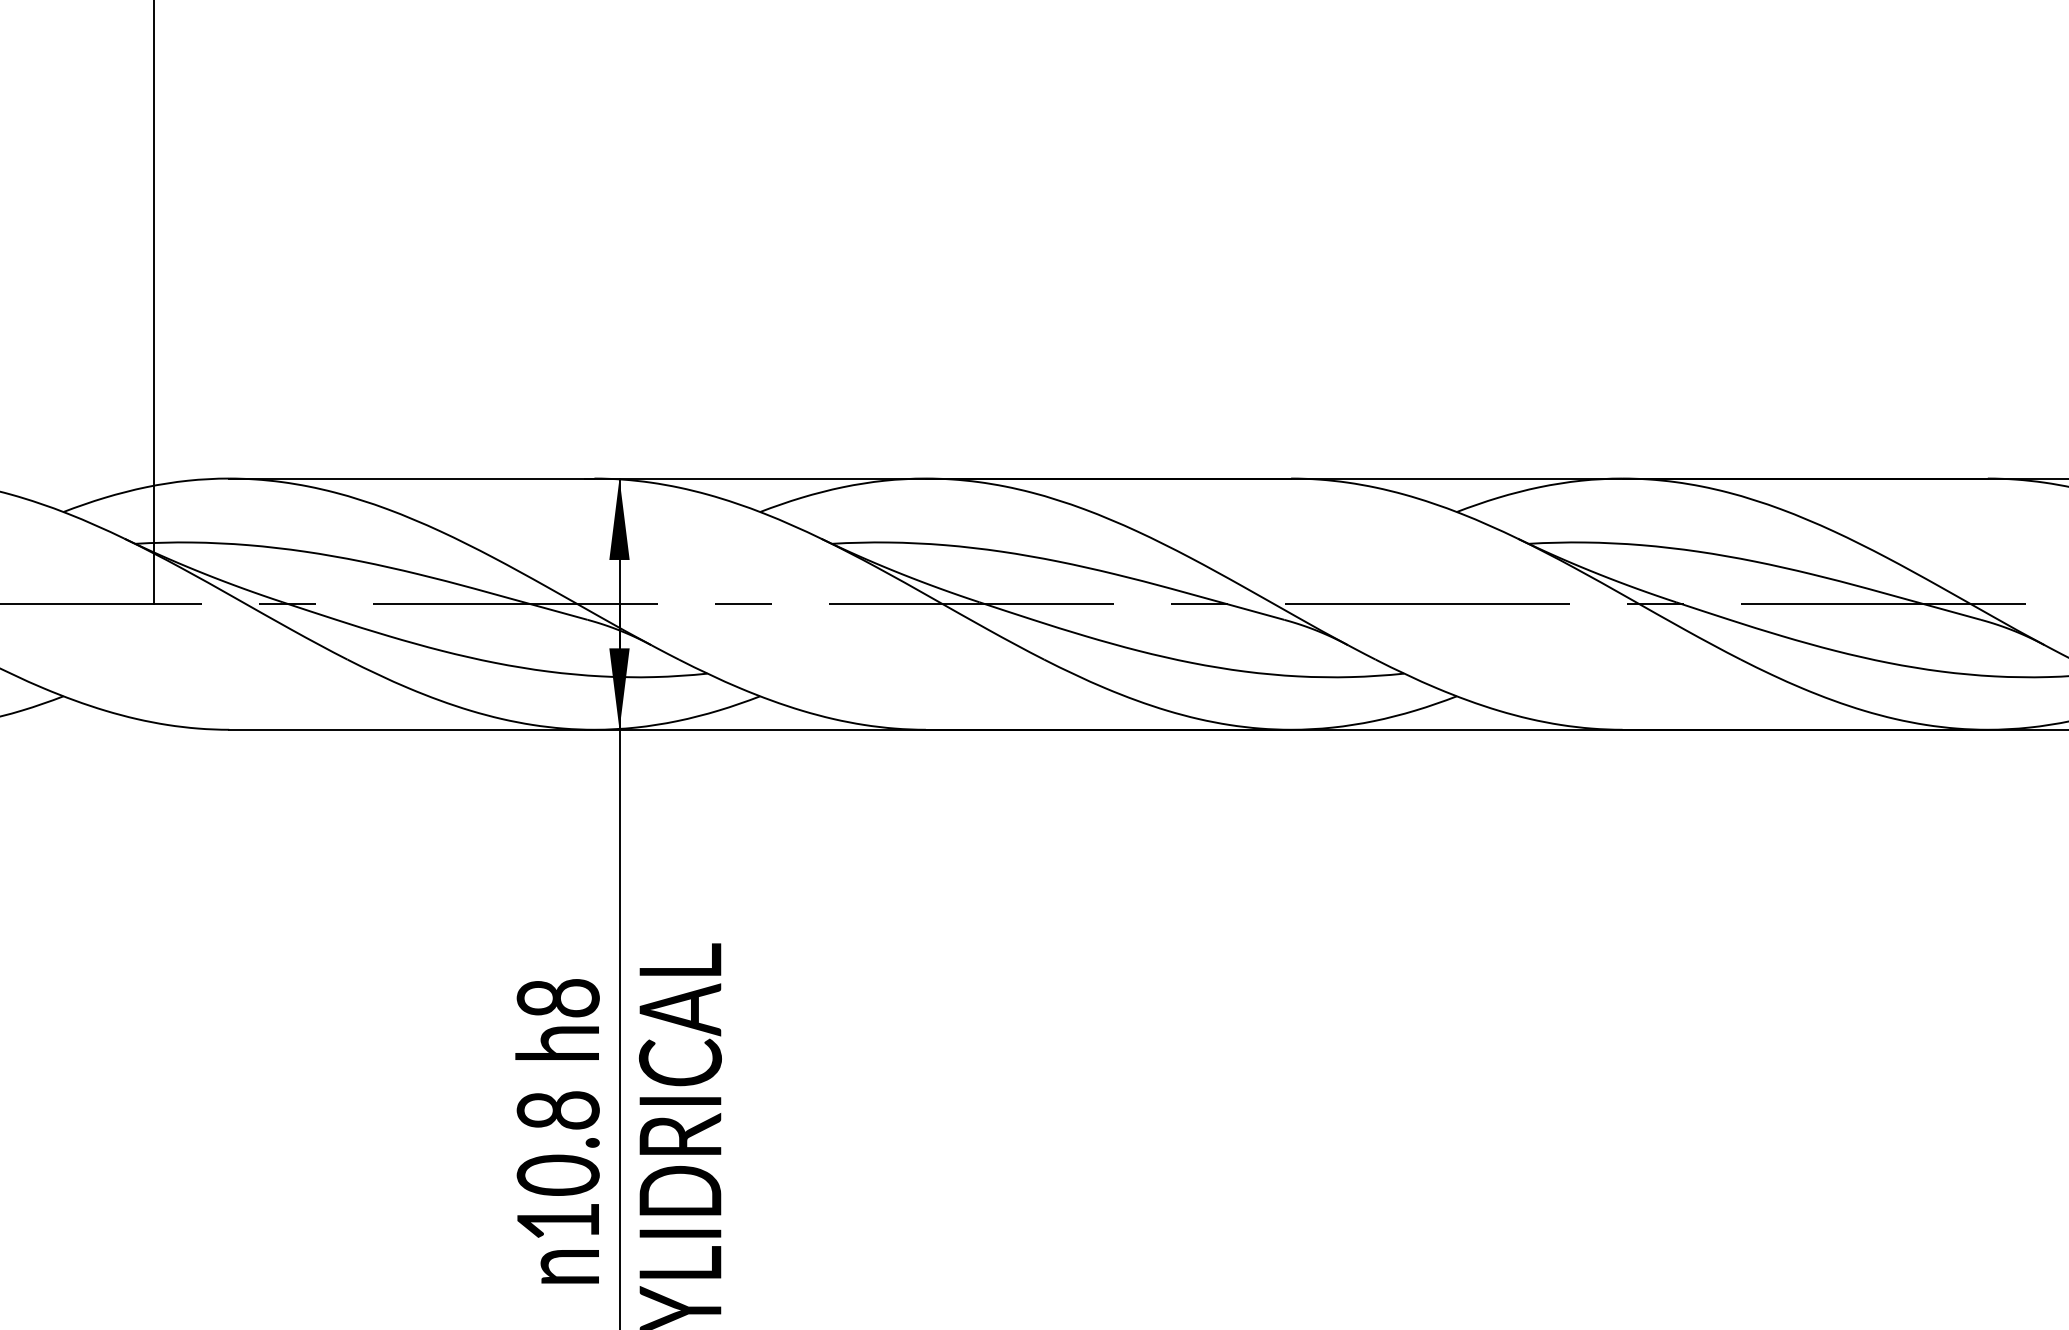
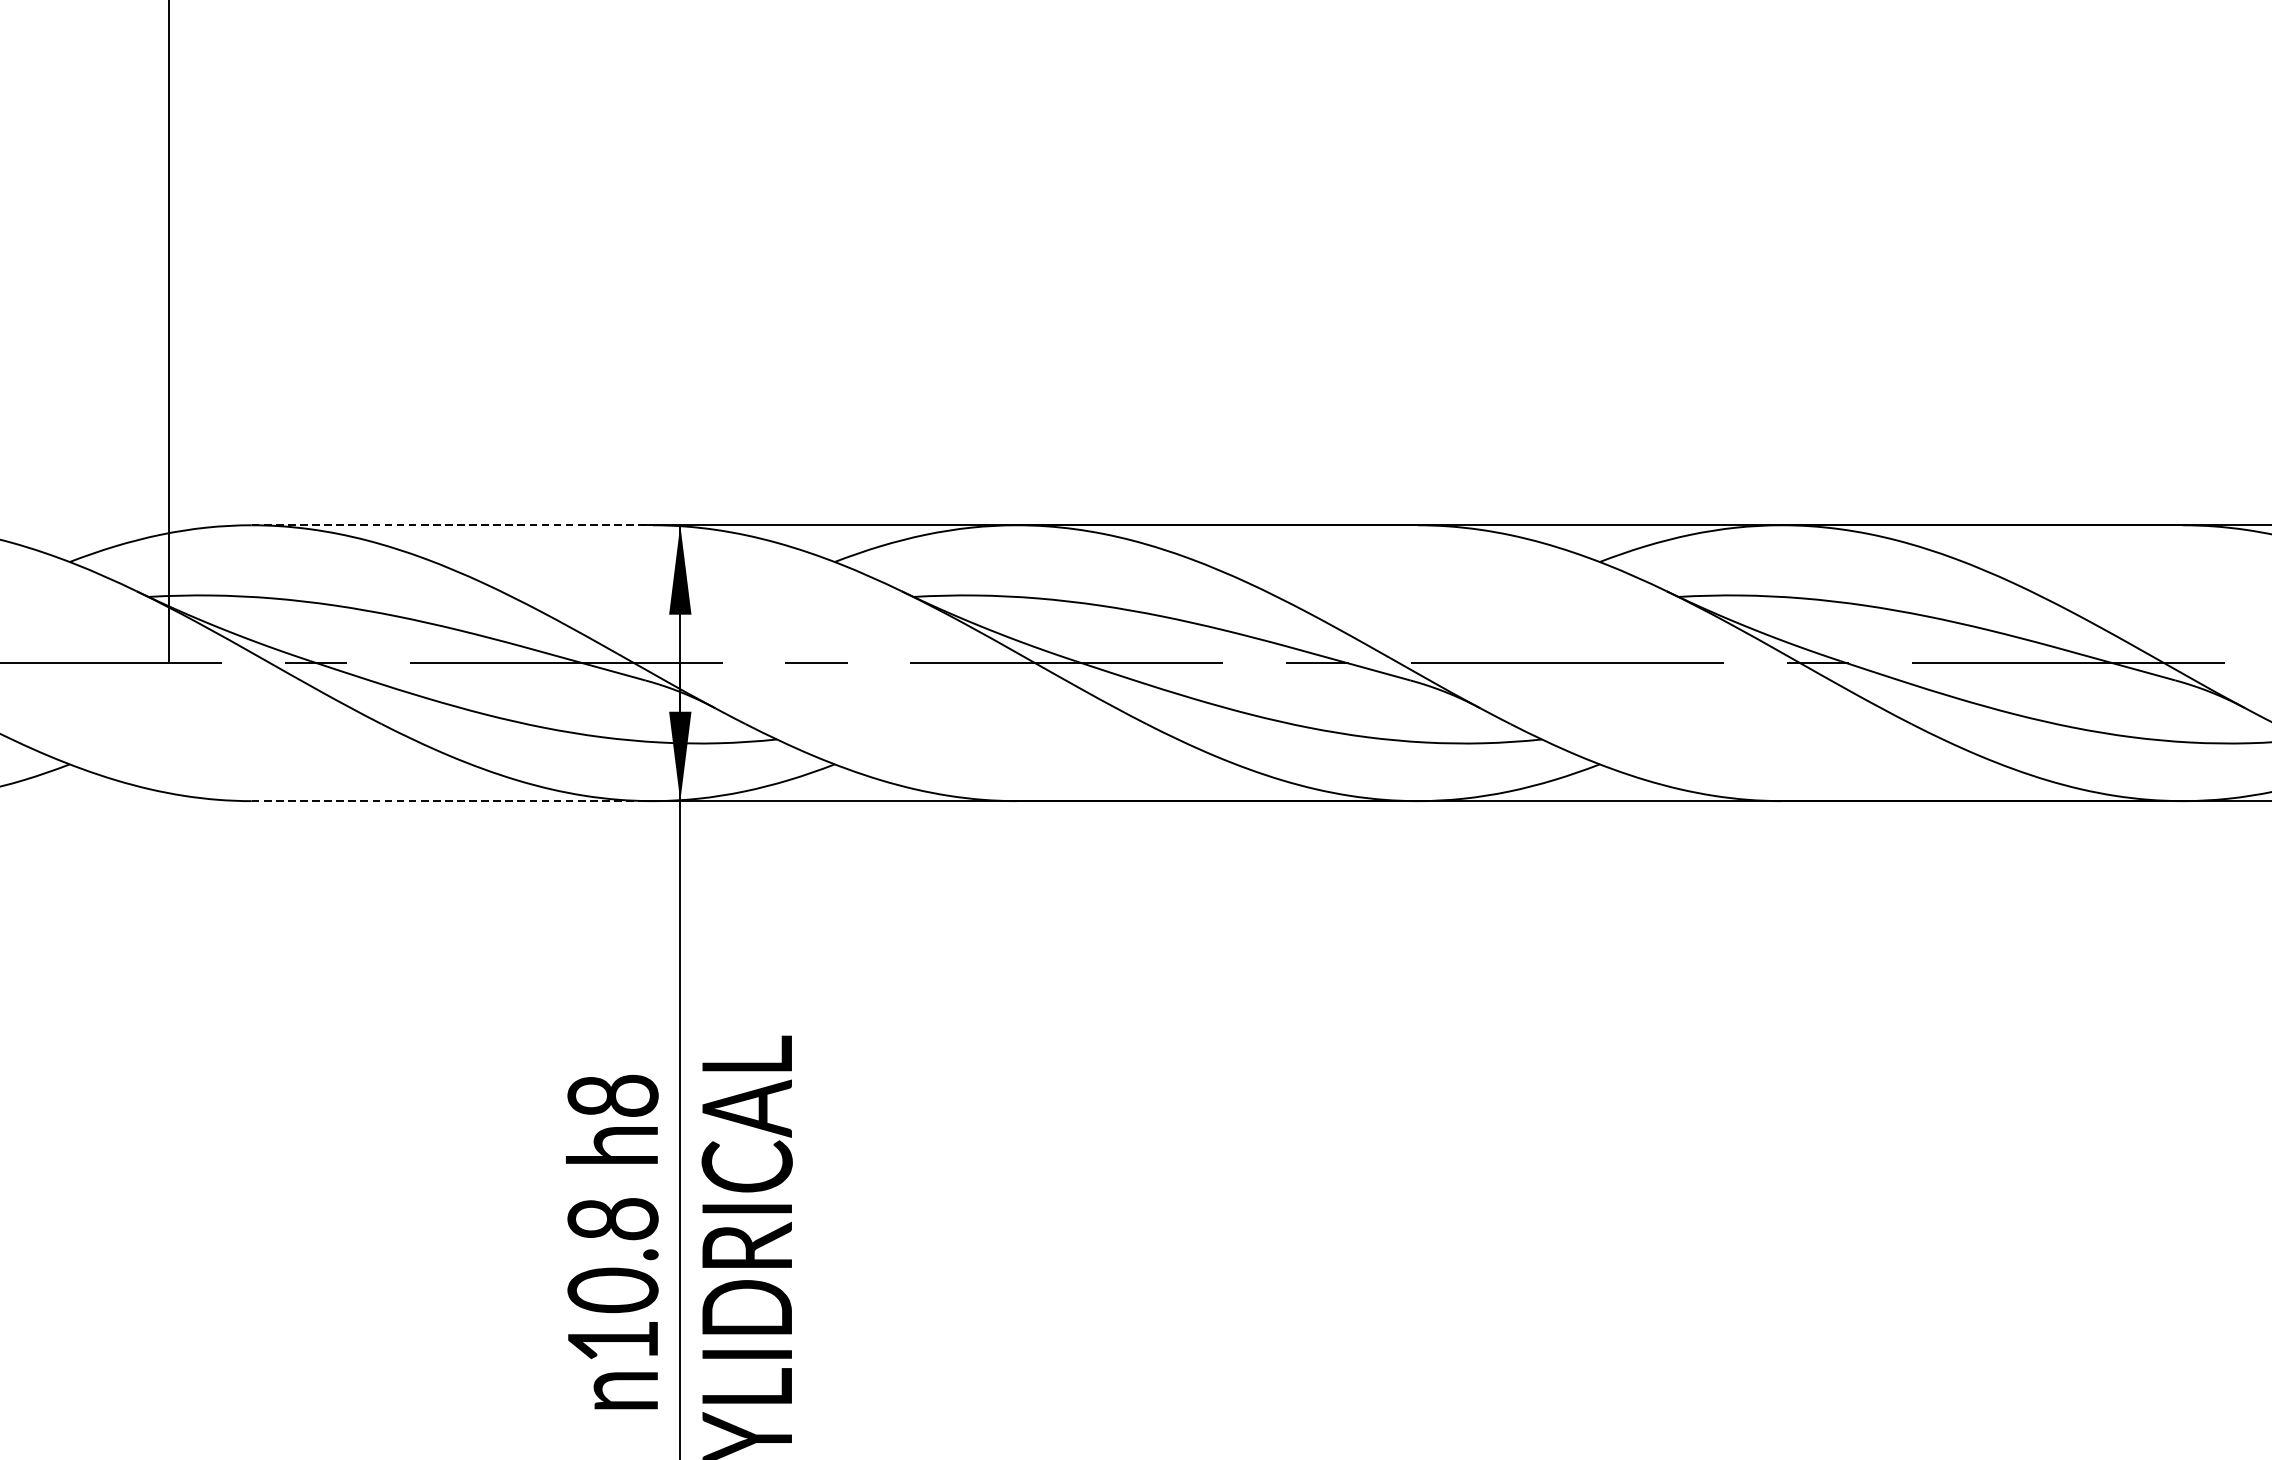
line: (411, 478) -> (451, 525), solid -> dashed
line: (411, 729) -> (451, 800), solid -> dashed

